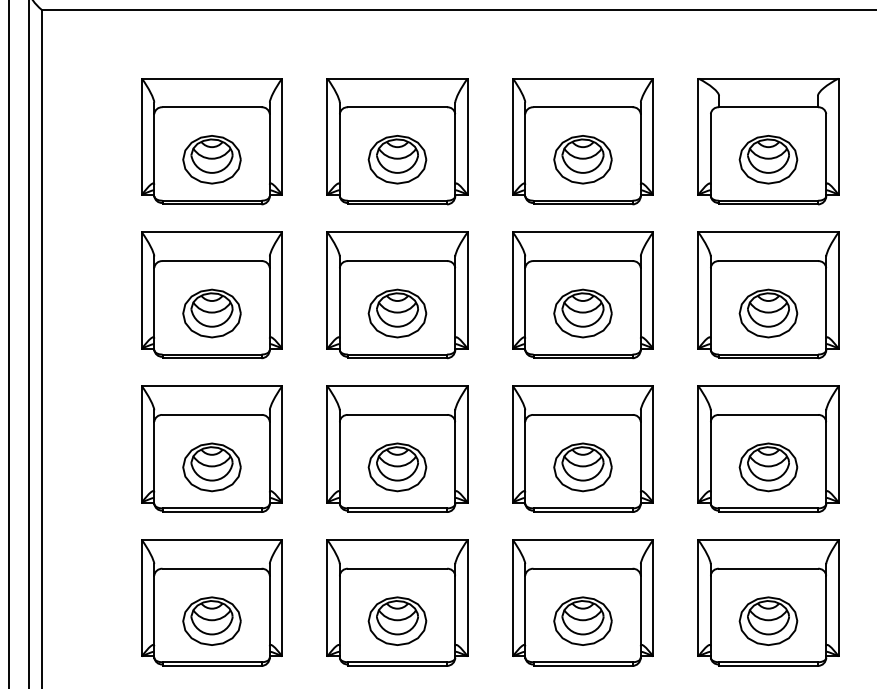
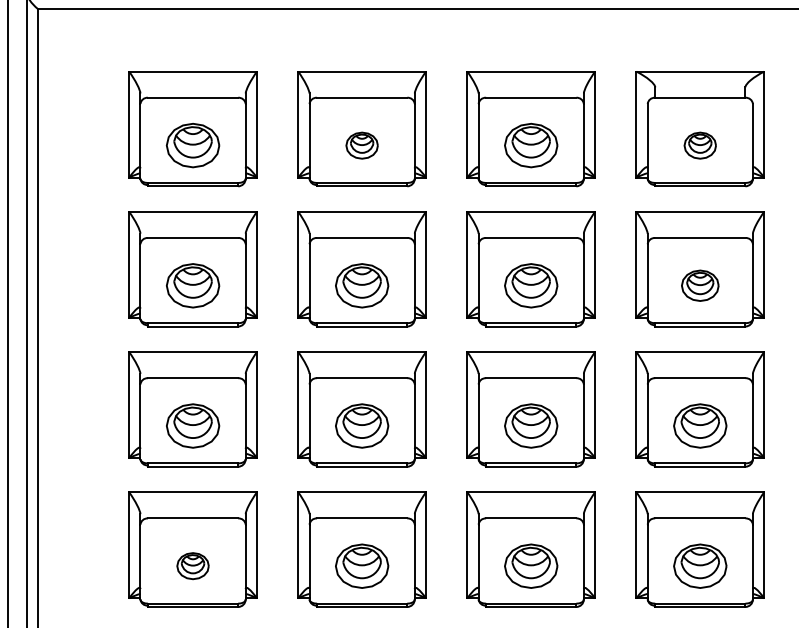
part: (397, 159) -> (362, 145), size x0.6
part: (768, 159) -> (700, 145), size x0.6
part: (768, 313) -> (700, 285), size x0.7
part: (211, 620) -> (192, 565), size x0.6

